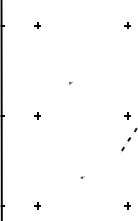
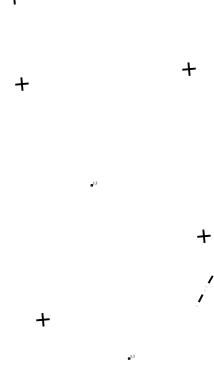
part: (37, 115) -> (42, 318), moved

